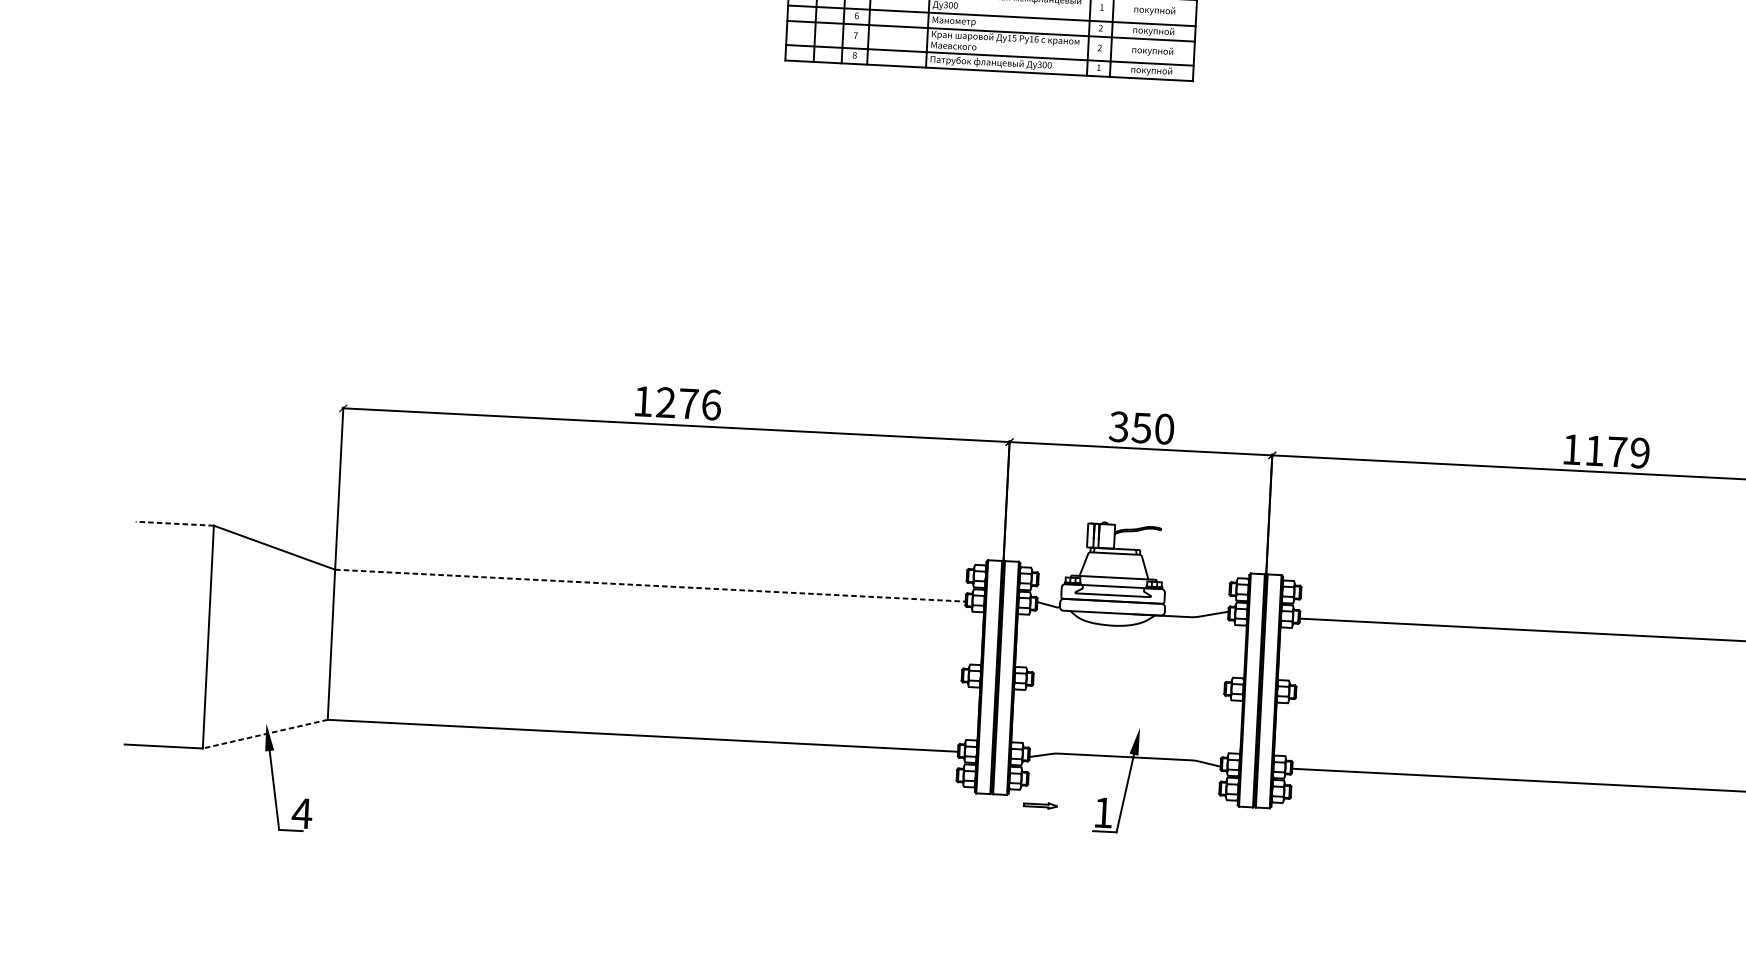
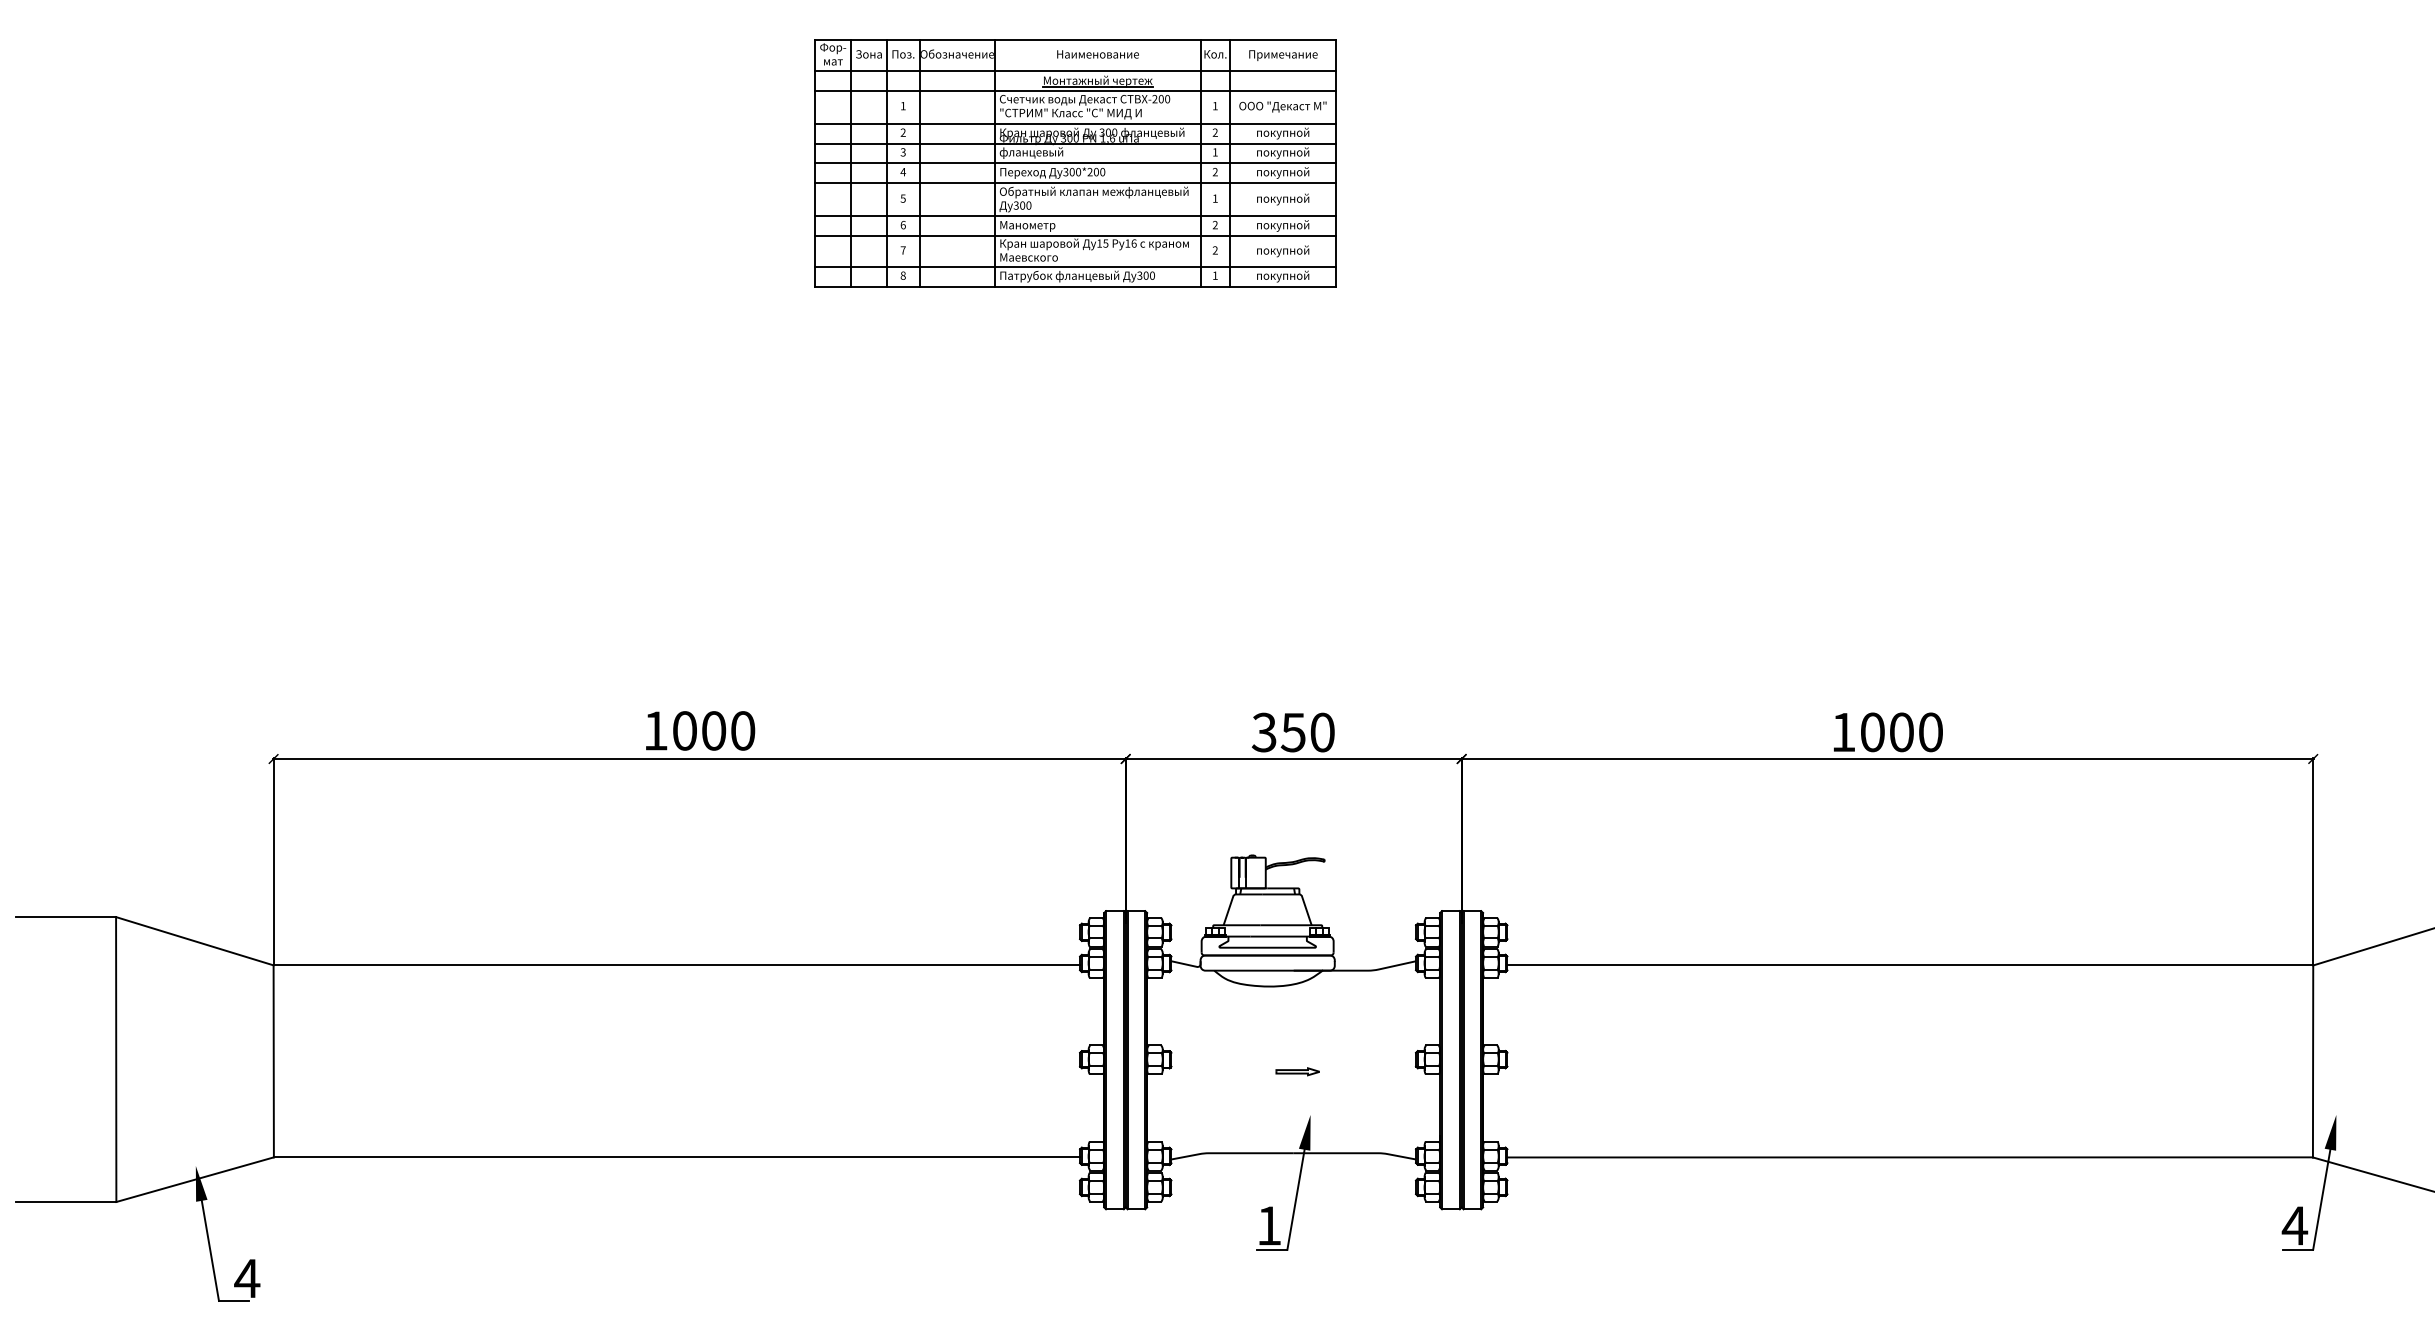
text: (688, 403) -> (713, 730), 1276 -> 1000
text: (1617, 452) -> (1901, 732), 1179 -> 1000
line: (175, 524) -> (66, 917), dashed -> solid
line: (650, 585) -> (677, 965), dashed -> solid
line: (265, 734) -> (195, 1179), dashed -> solid
part: (1040, 805) -> (1297, 1071), moved

